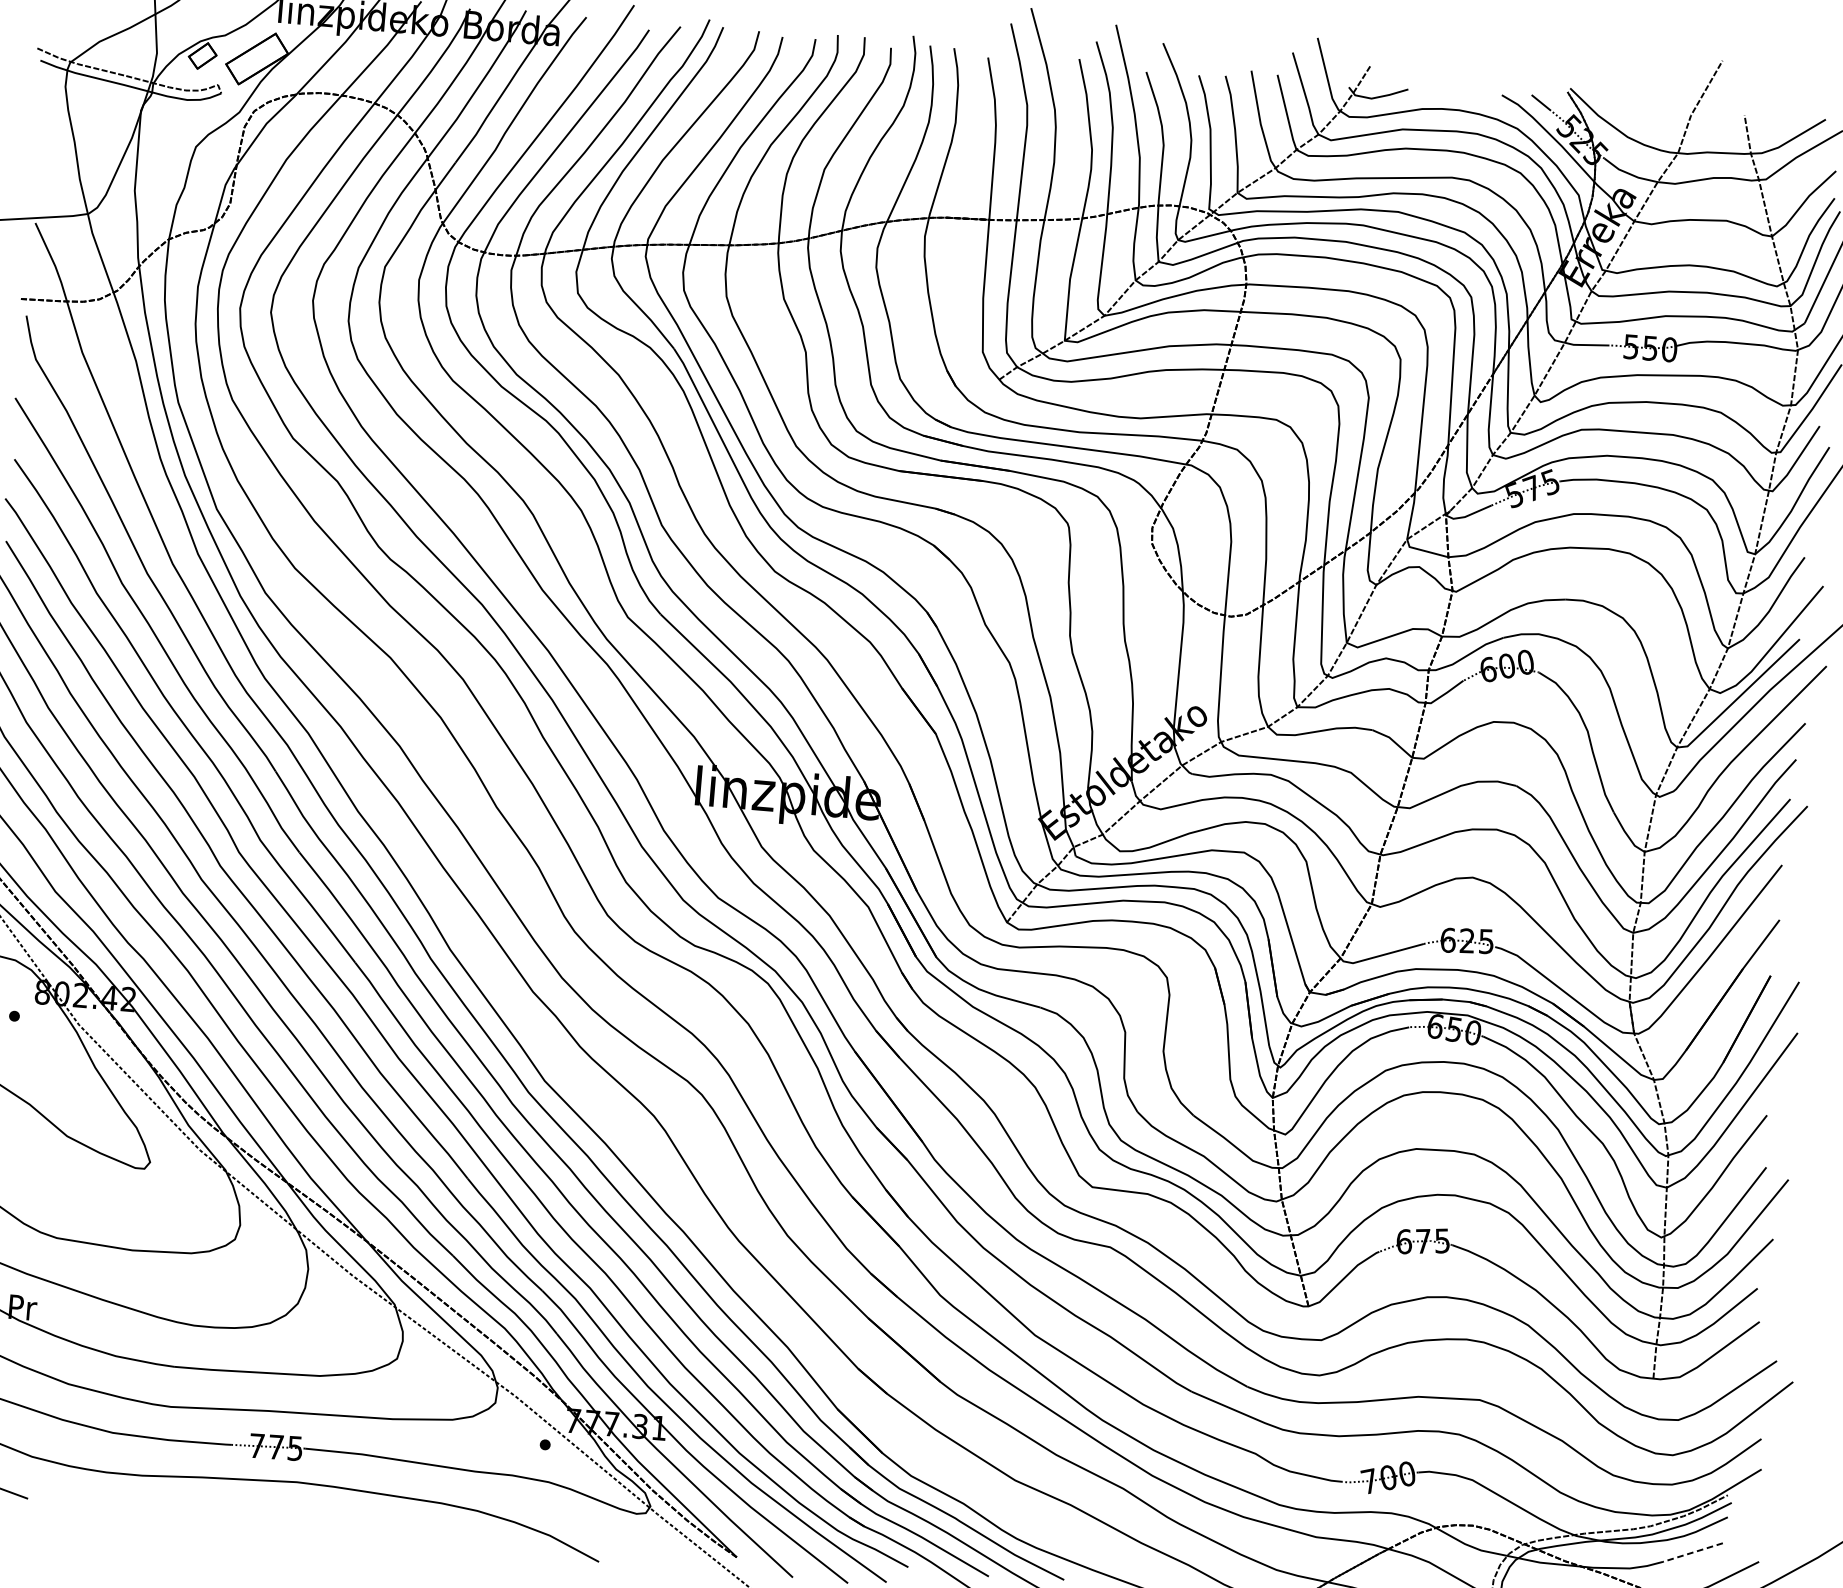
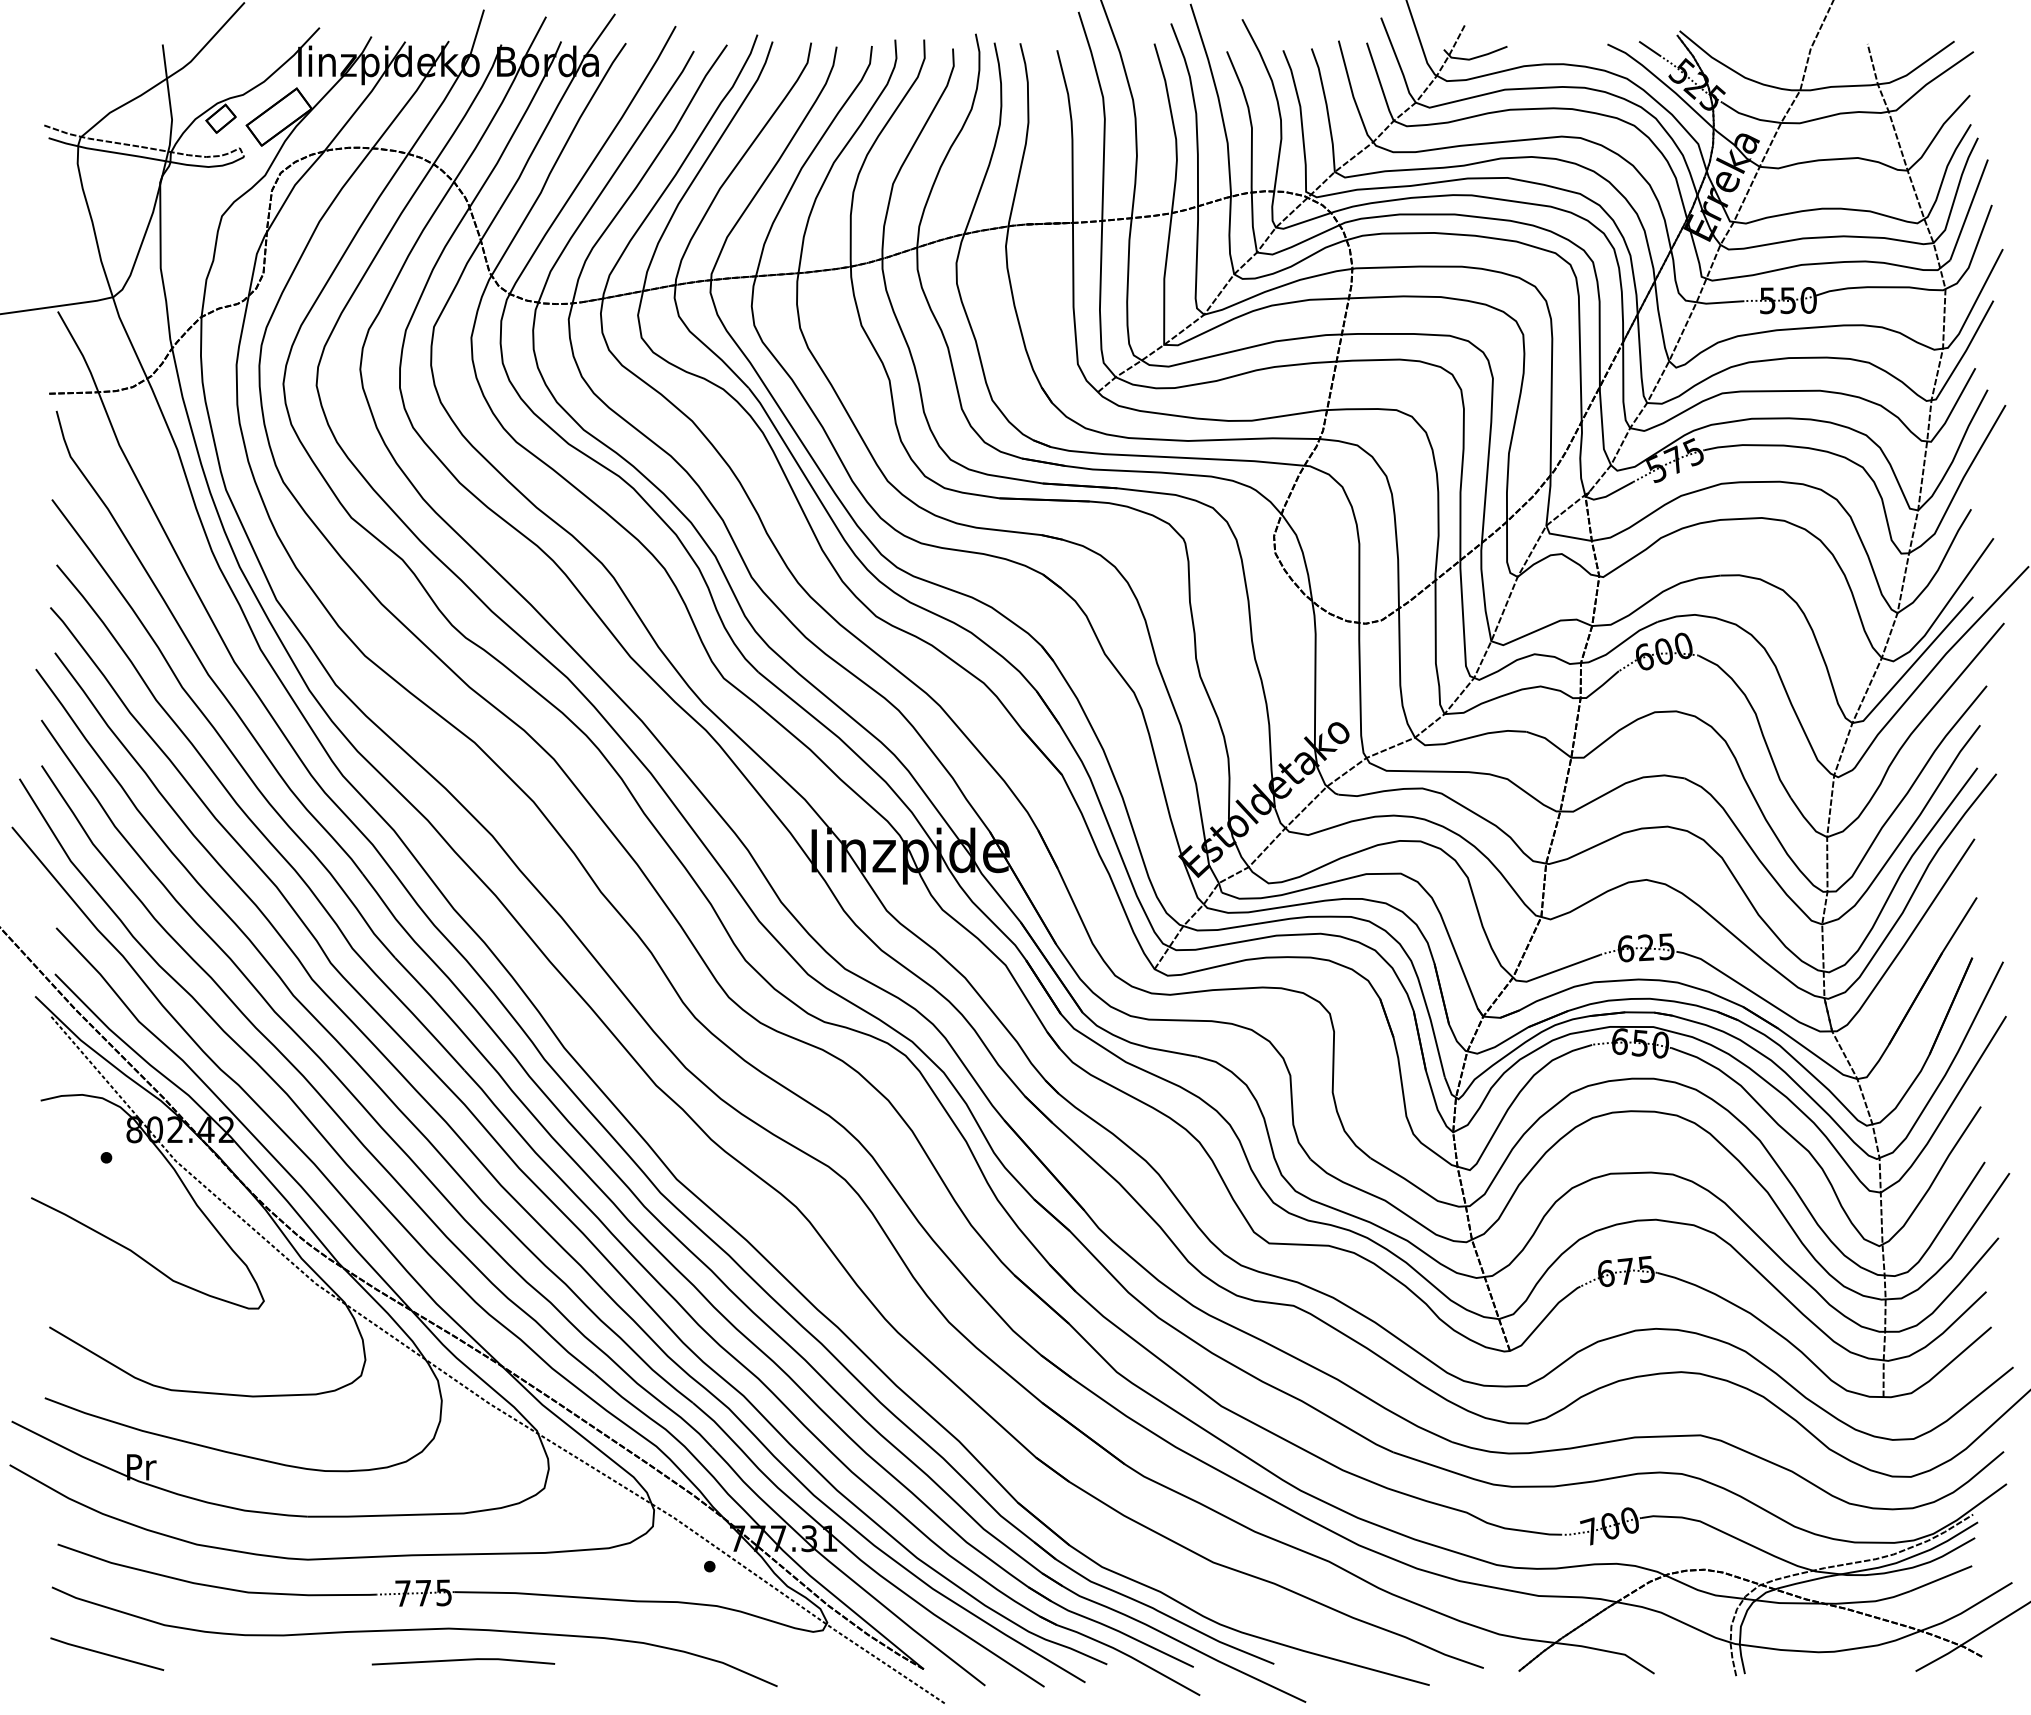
line: (308, 1513) -> (463, 1660), added
line: (1693, 1552) -> (1941, 1578), dashed -> solid

